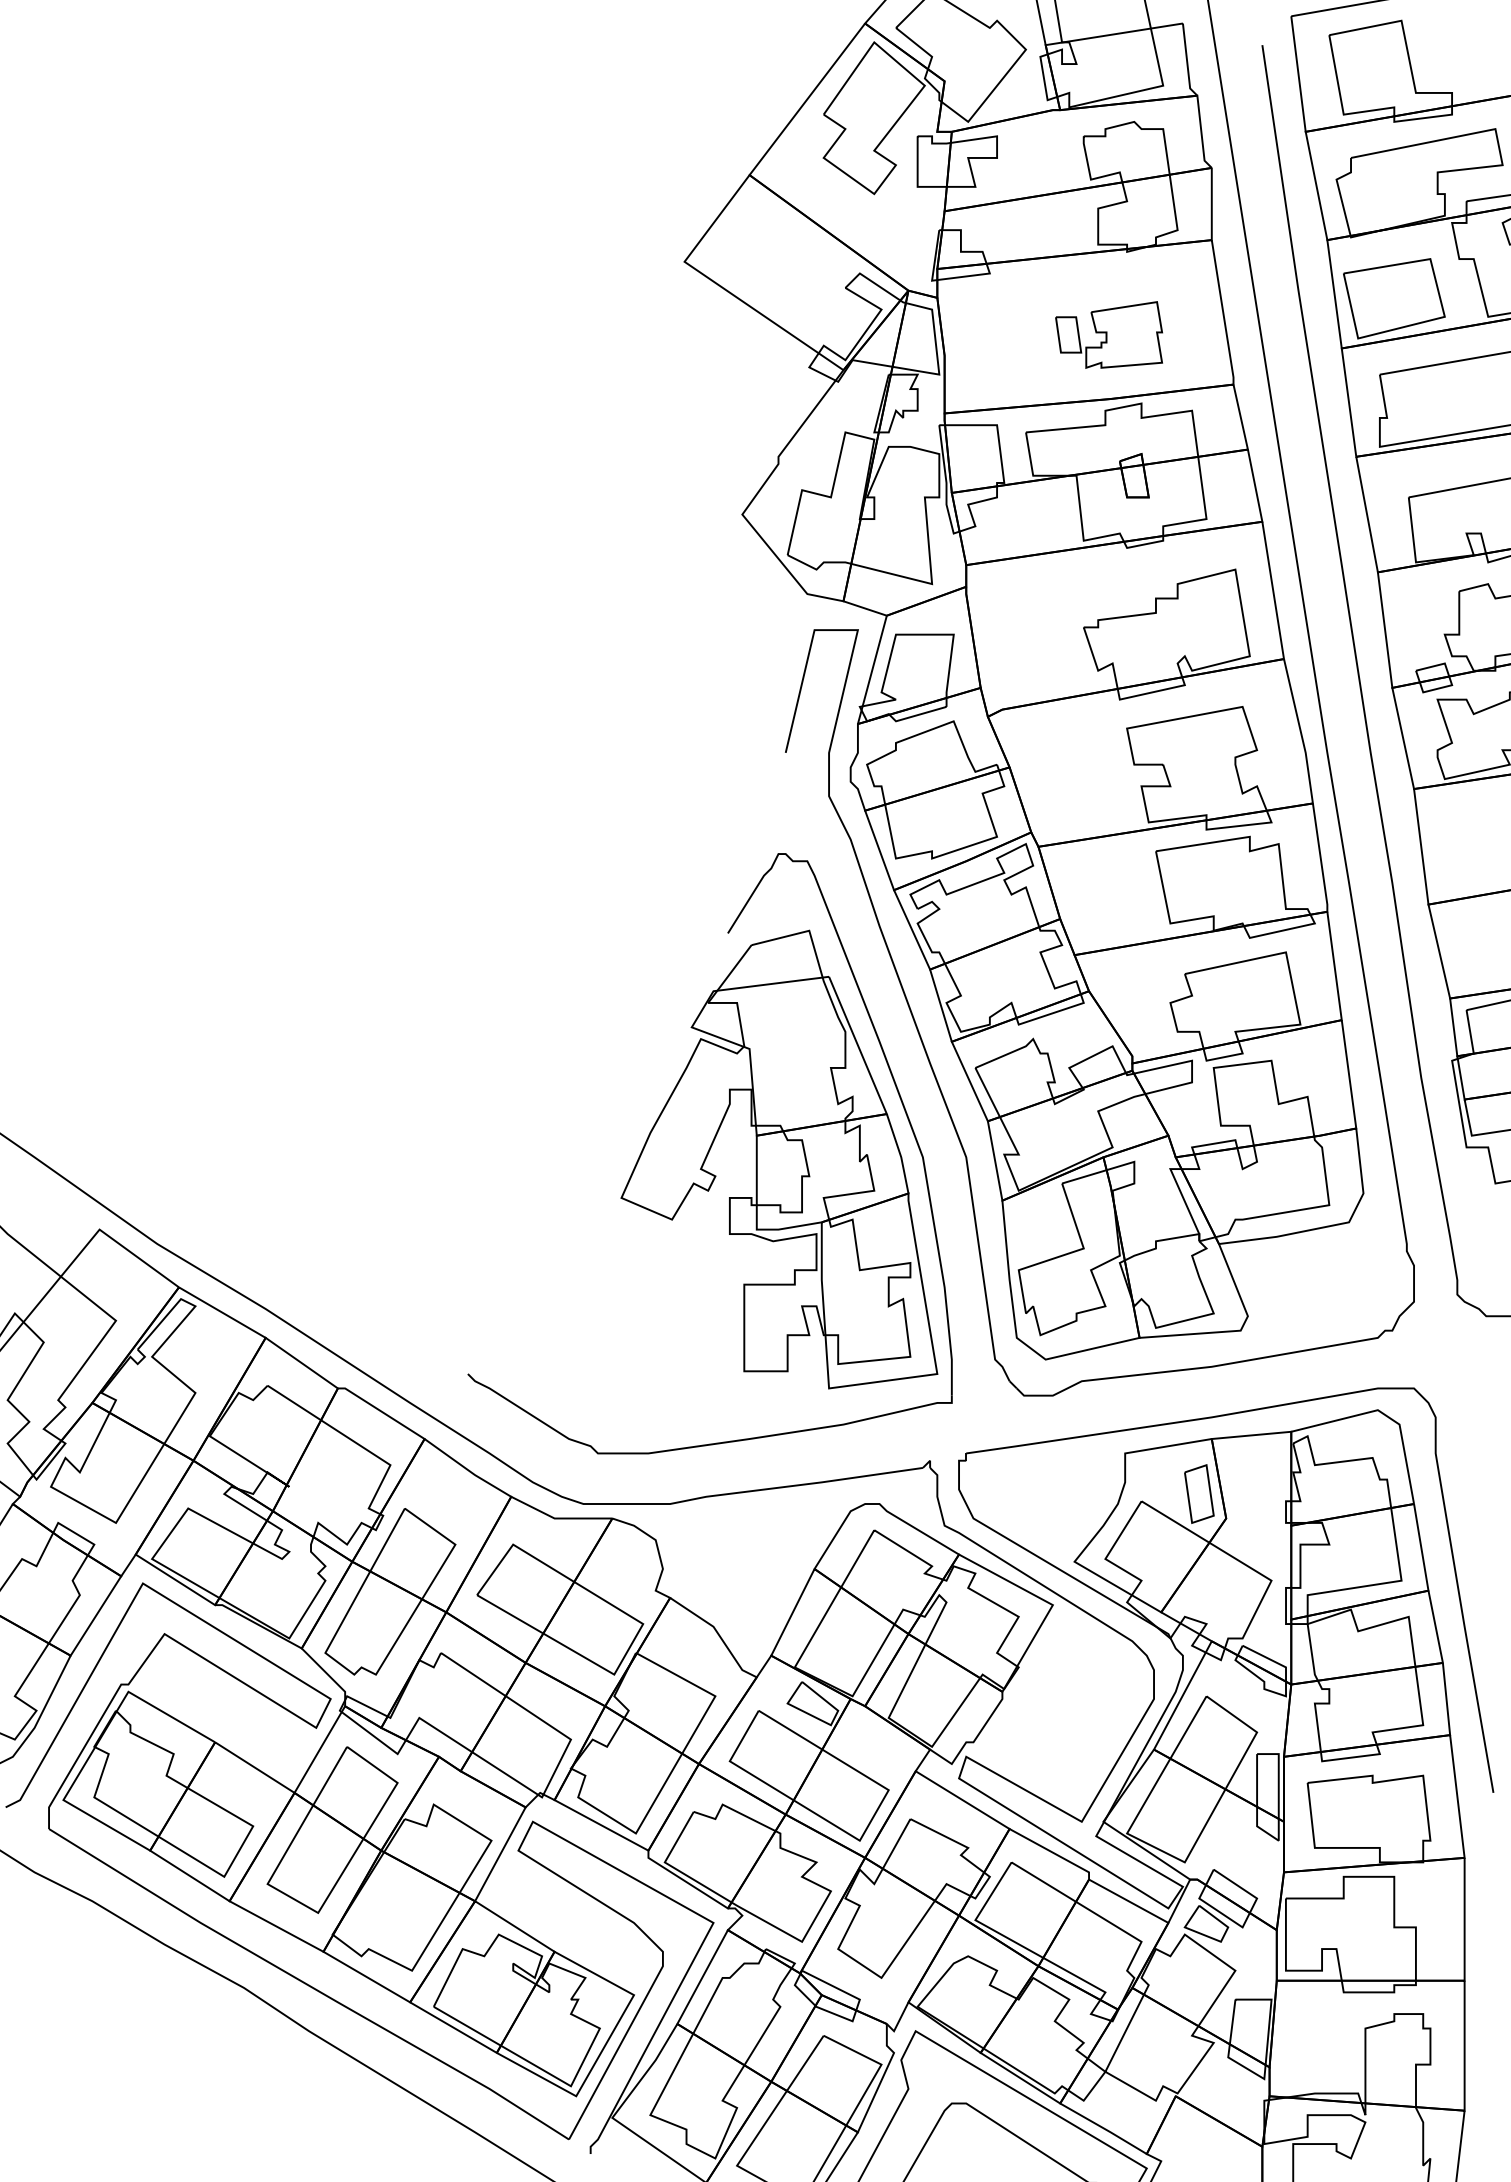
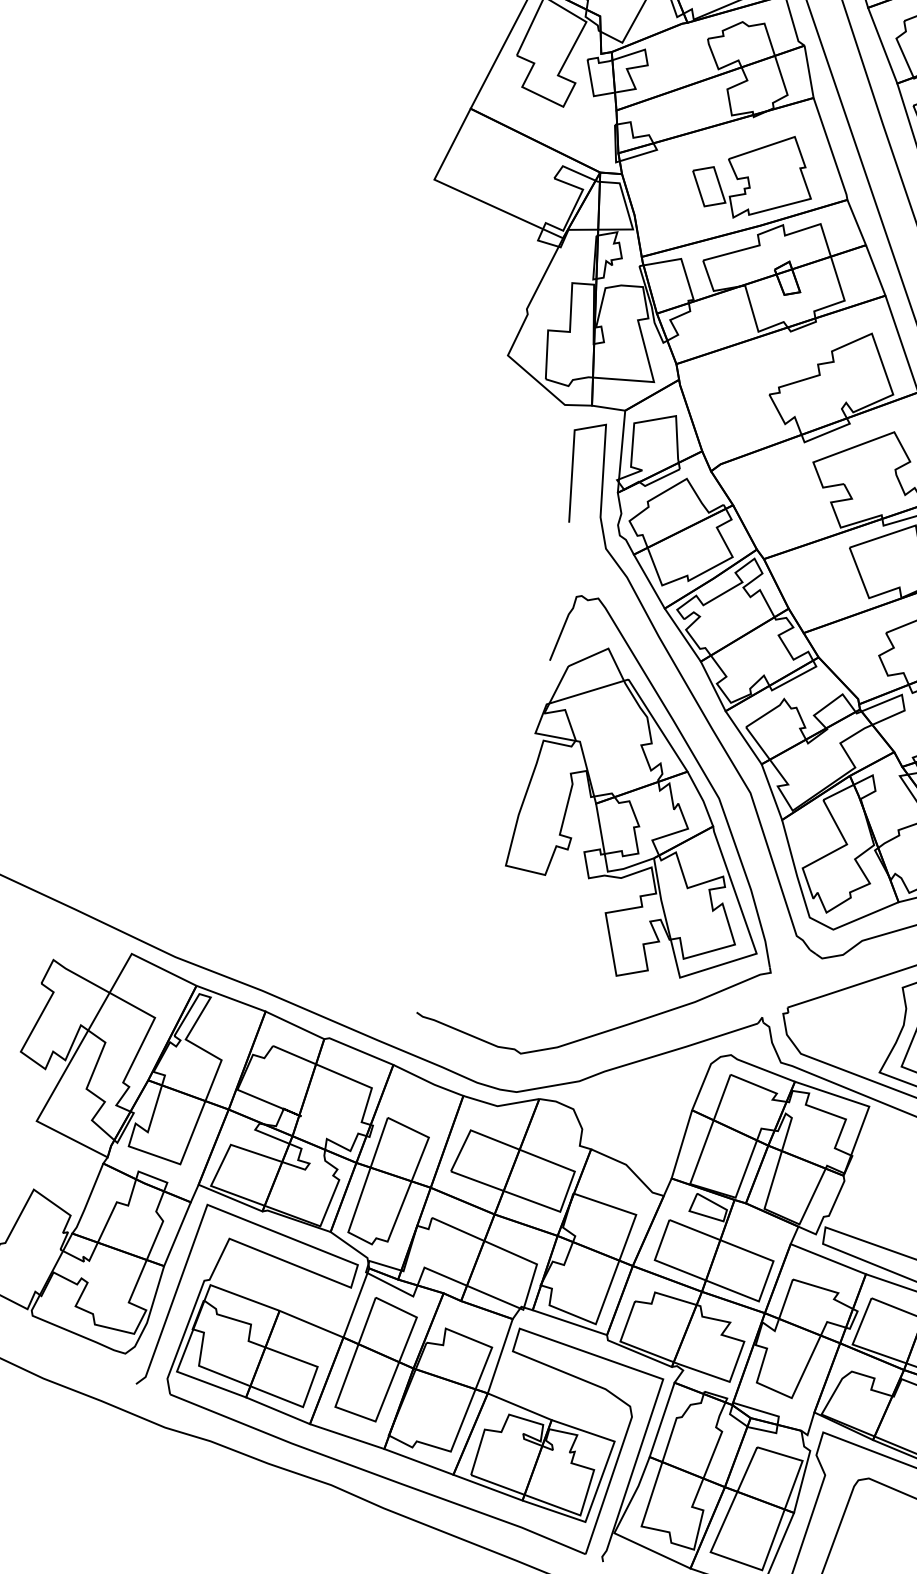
part: (1108, 334) -> (750, 179), size x1.43

